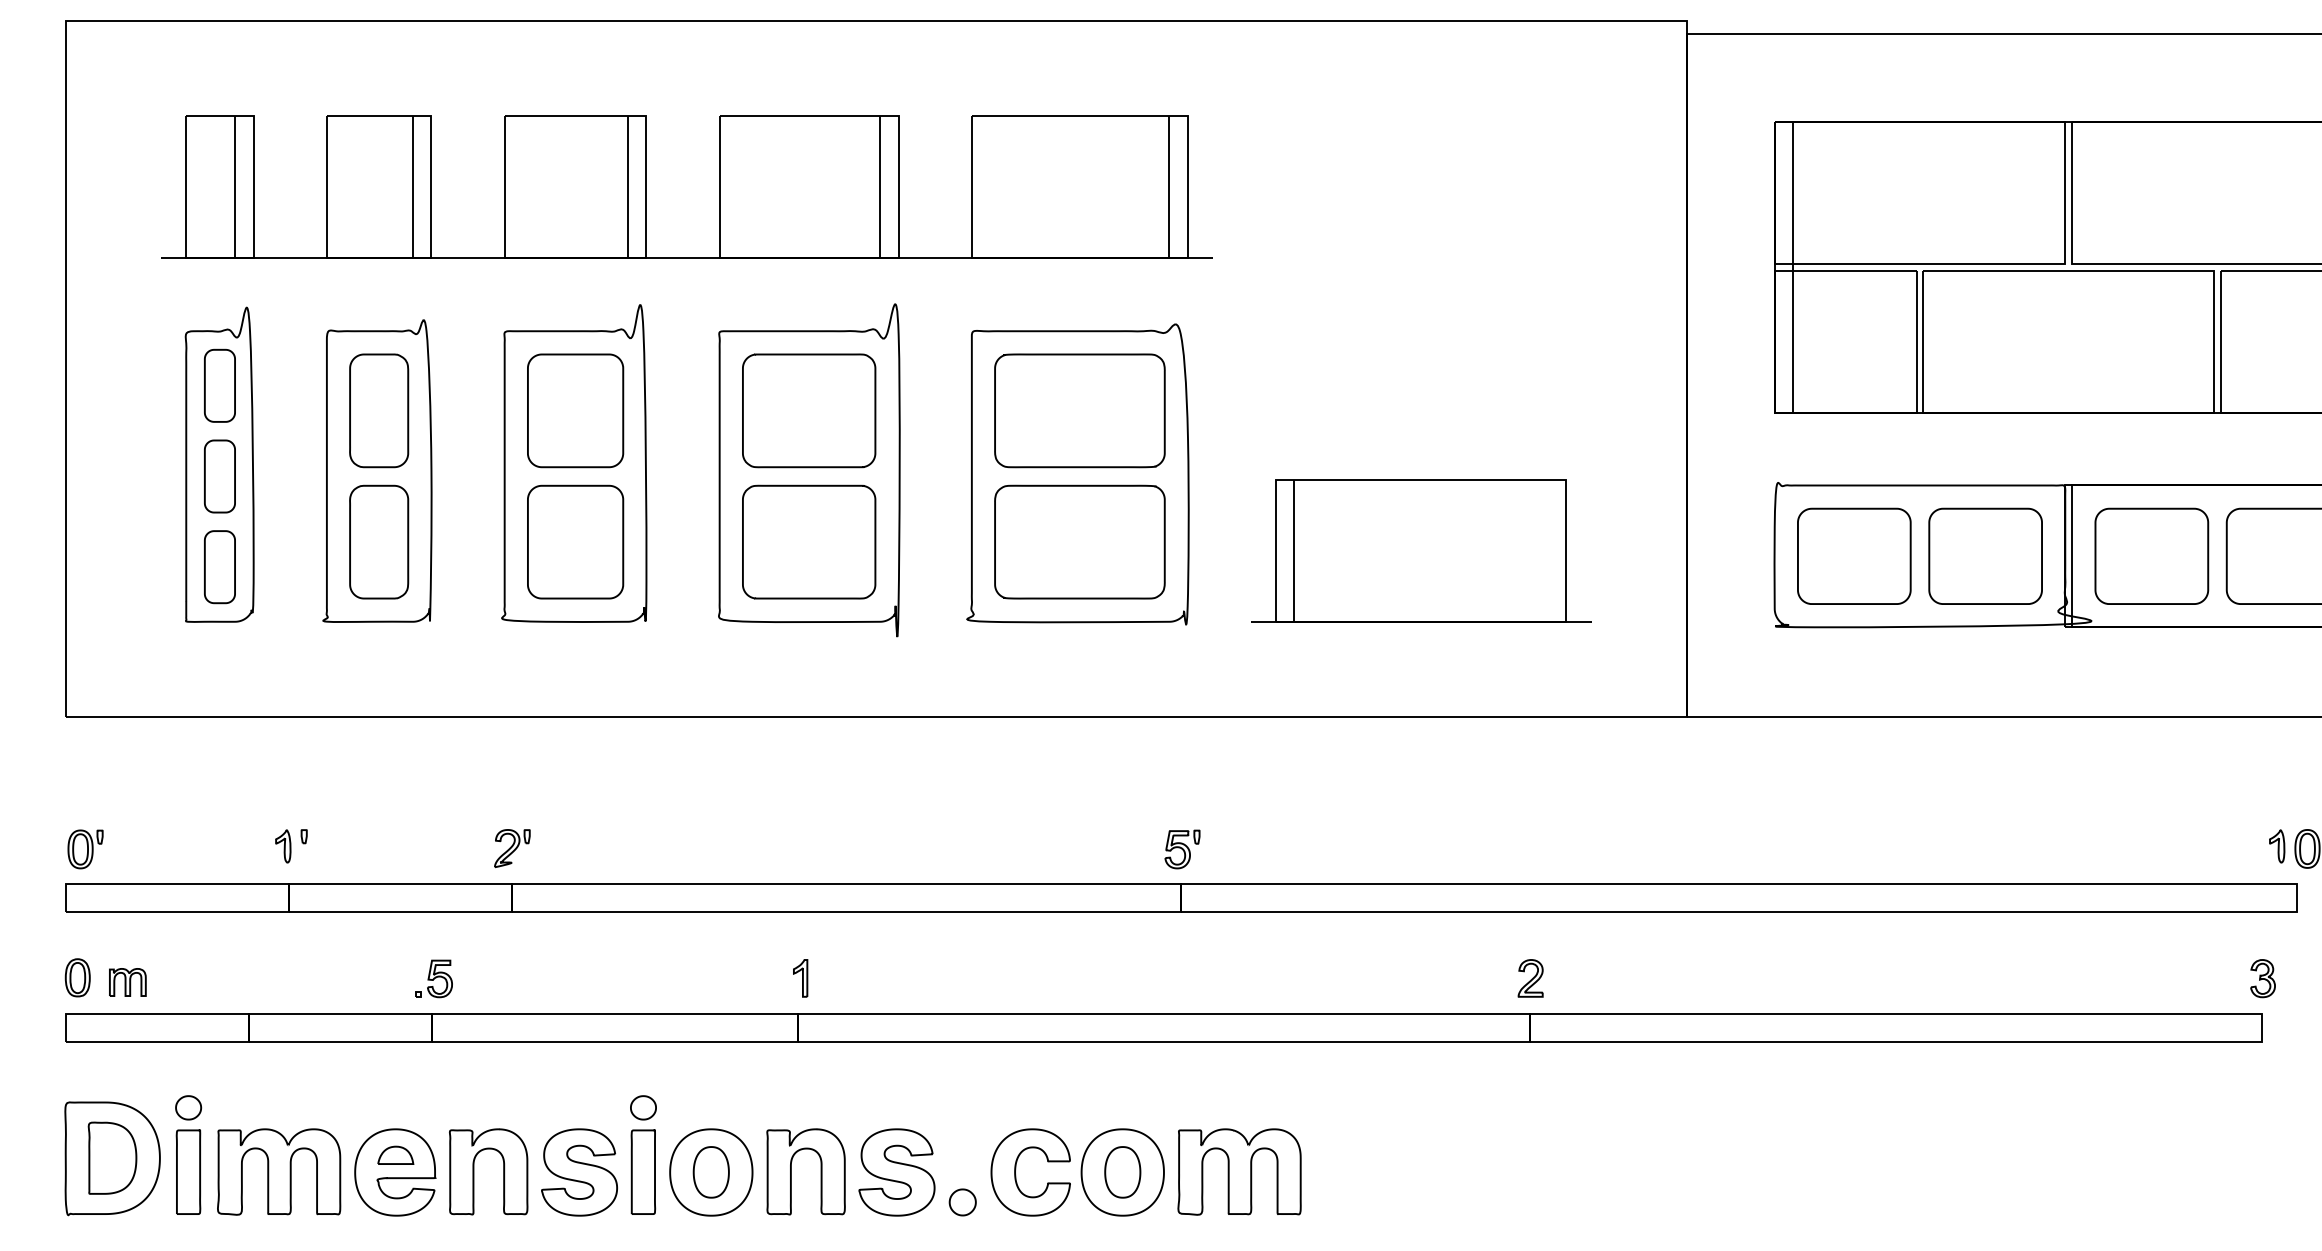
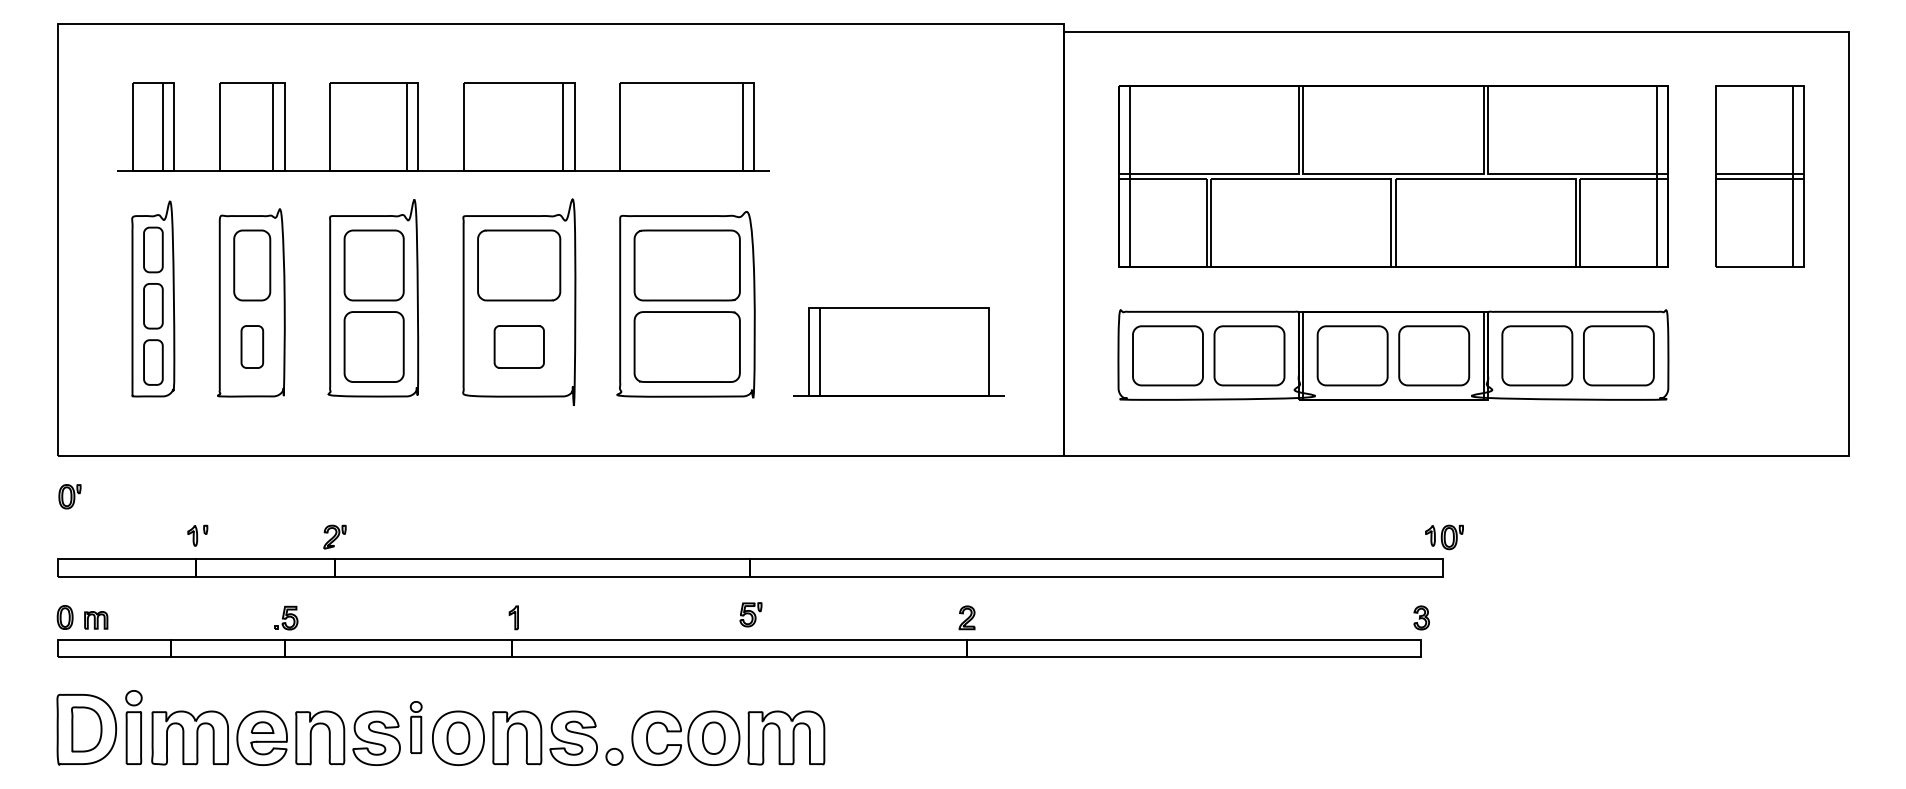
part: (379, 541) -> (252, 346), size x0.6
part: (809, 541) -> (519, 346), size x0.6
part: (84, 849) -> (69, 496), moved
part: (1181, 849) -> (750, 614), moved
part: (642, 1155) -> (415, 727), size x0.7

